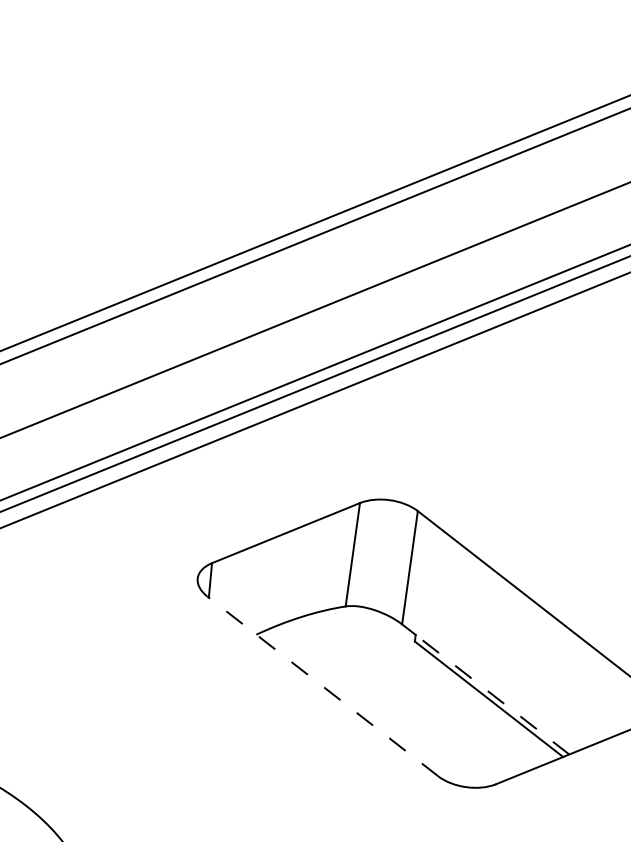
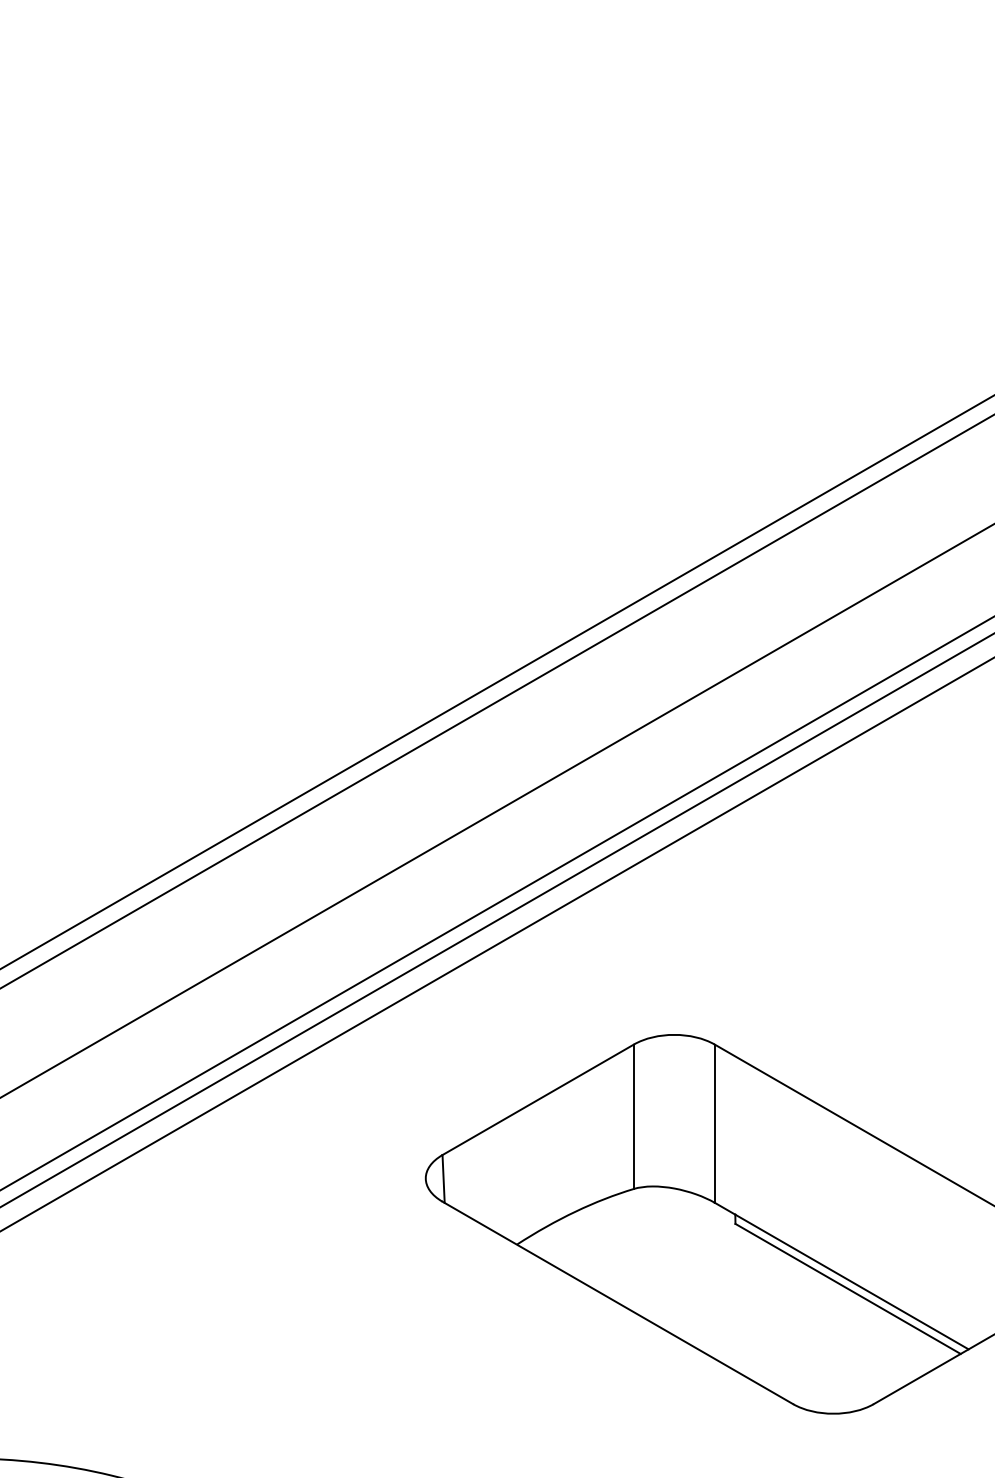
line: (322, 686) -> (617, 1302), dashed -> solid
line: (492, 695) -> (851, 1282), dashed -> solid

